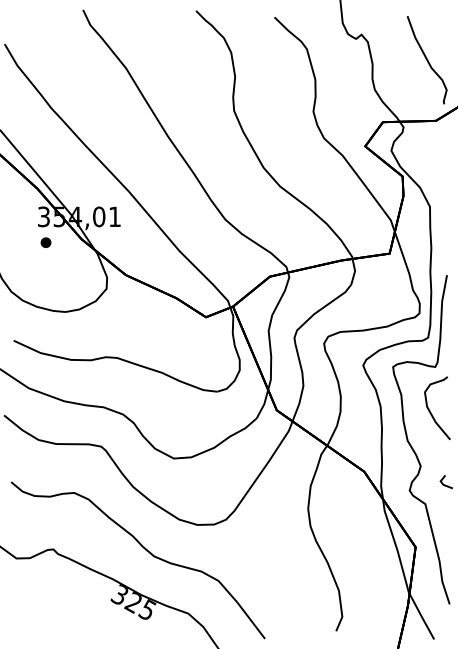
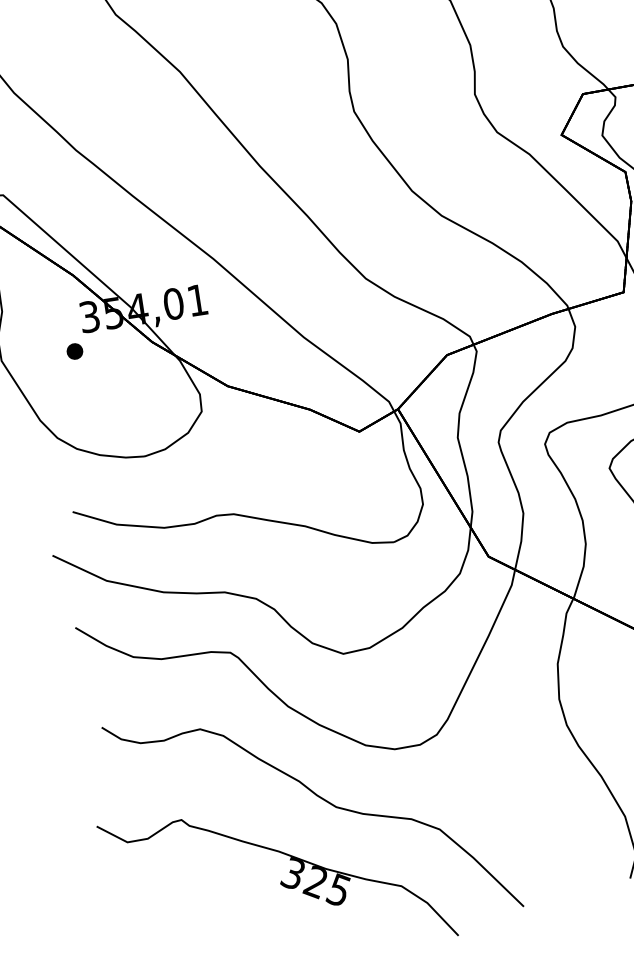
part: (45, 242) -> (74, 351), moved

